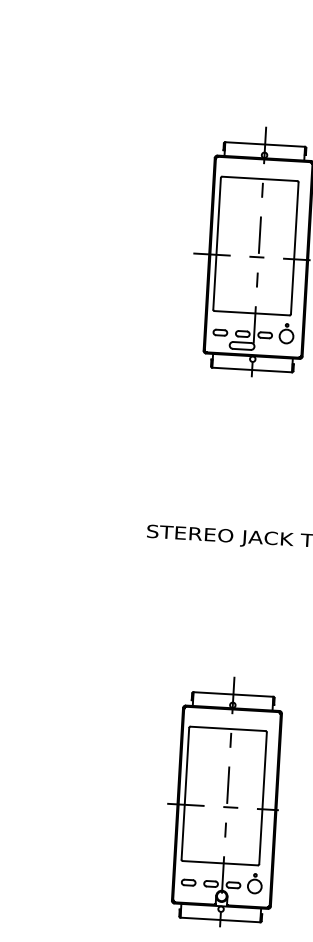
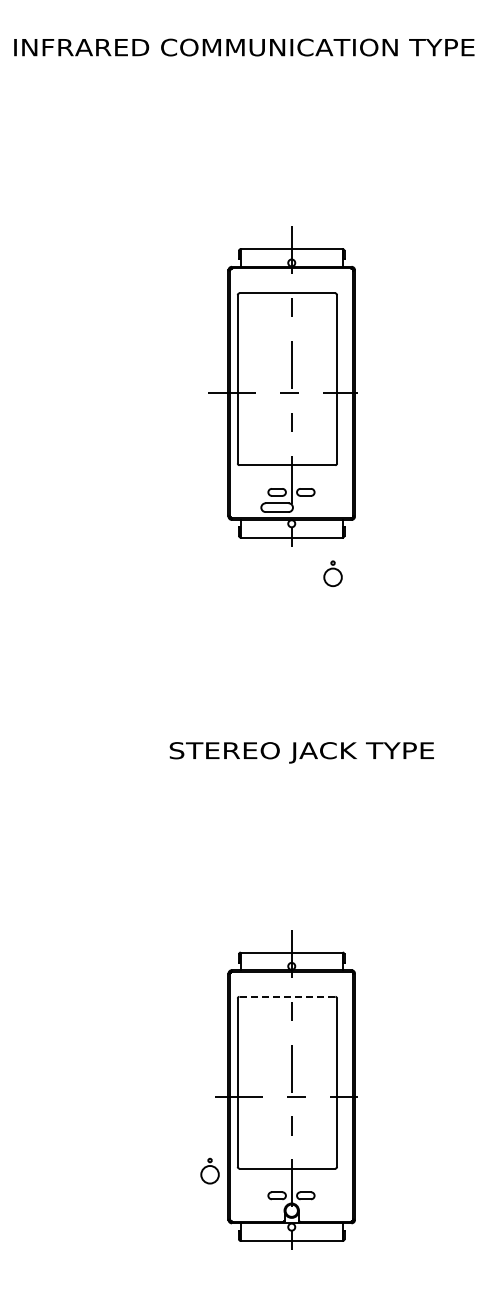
part: (220, 332) -> (248, 492), removed
part: (286, 333) -> (332, 573), moved
line: (228, 728) -> (287, 996), solid -> dashed
part: (188, 882) -> (248, 1195), removed
part: (254, 883) -> (209, 1170), moved

